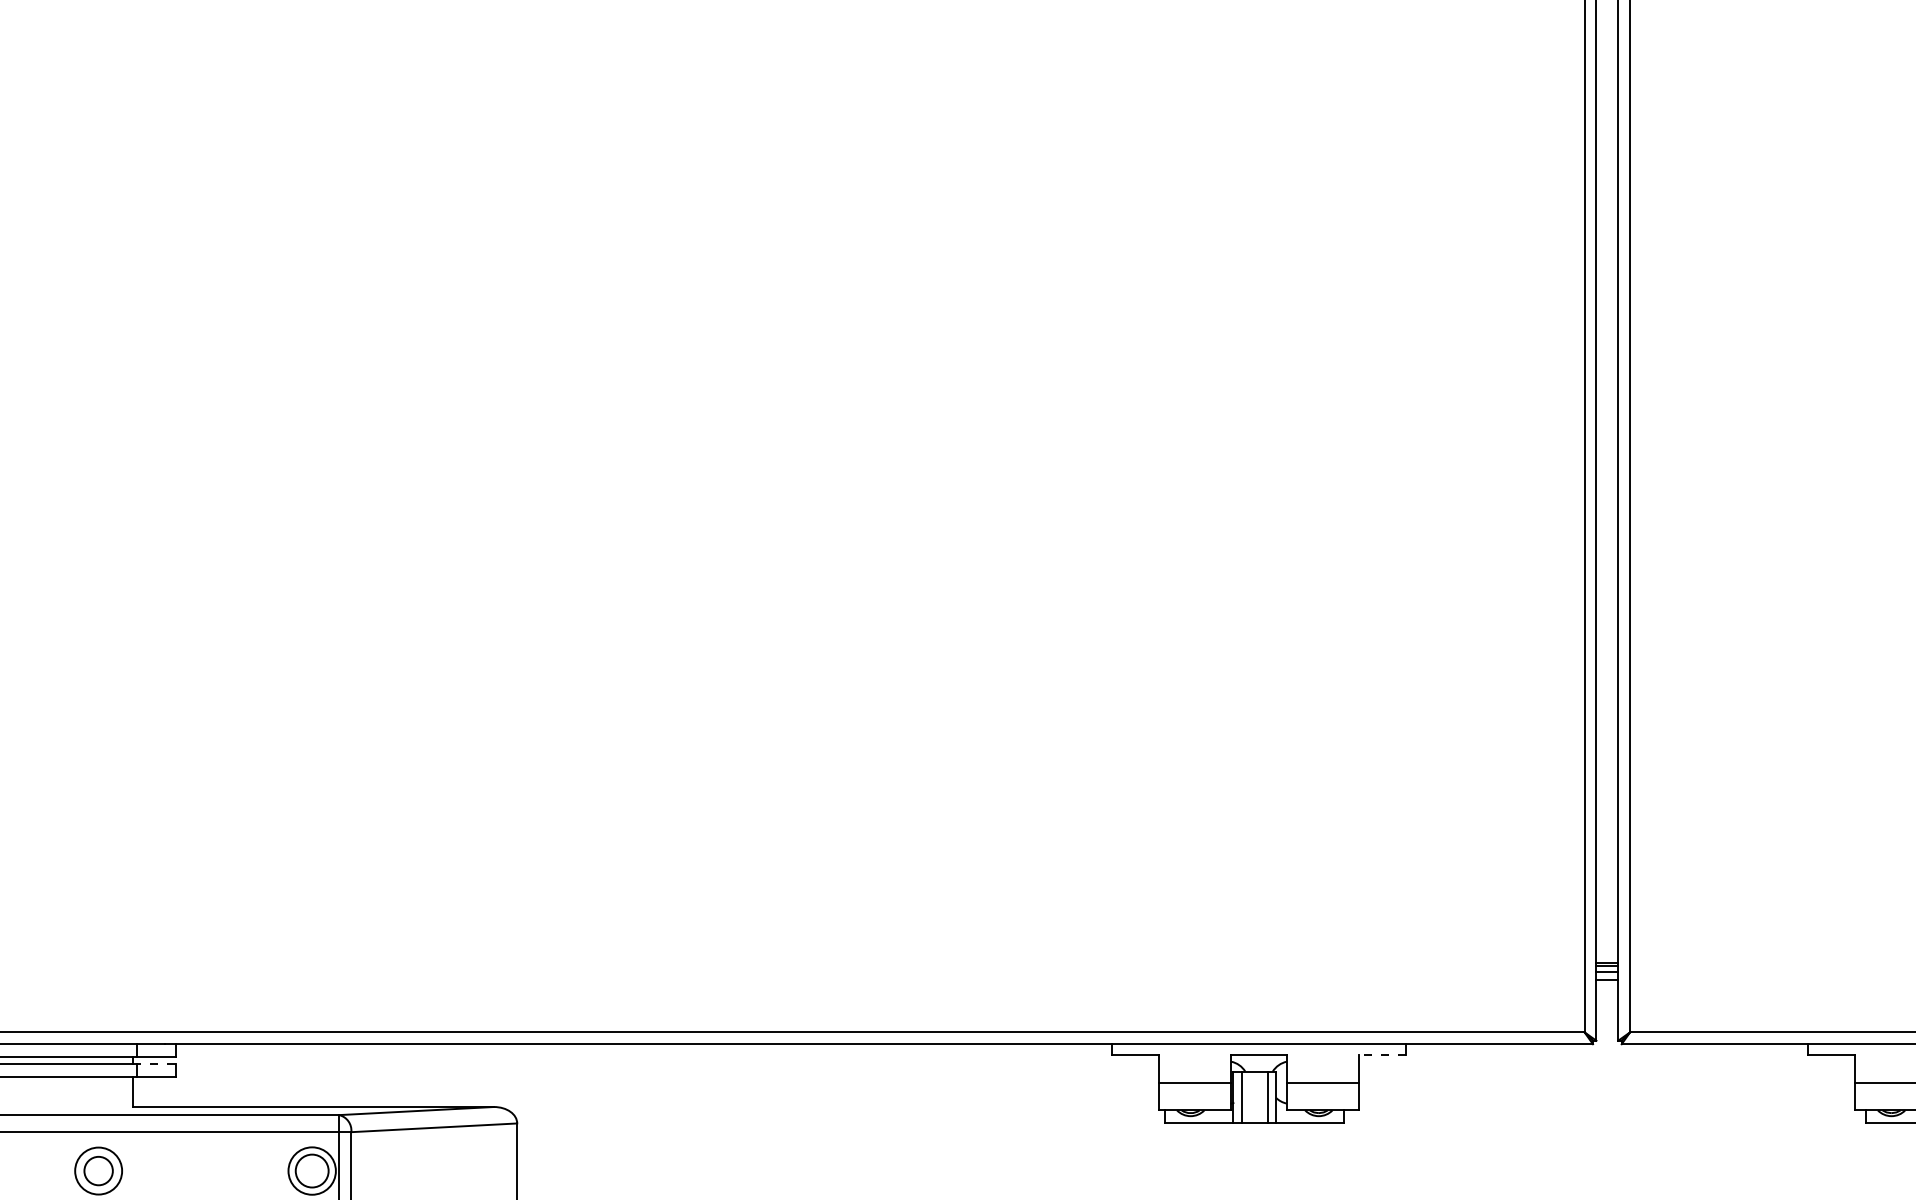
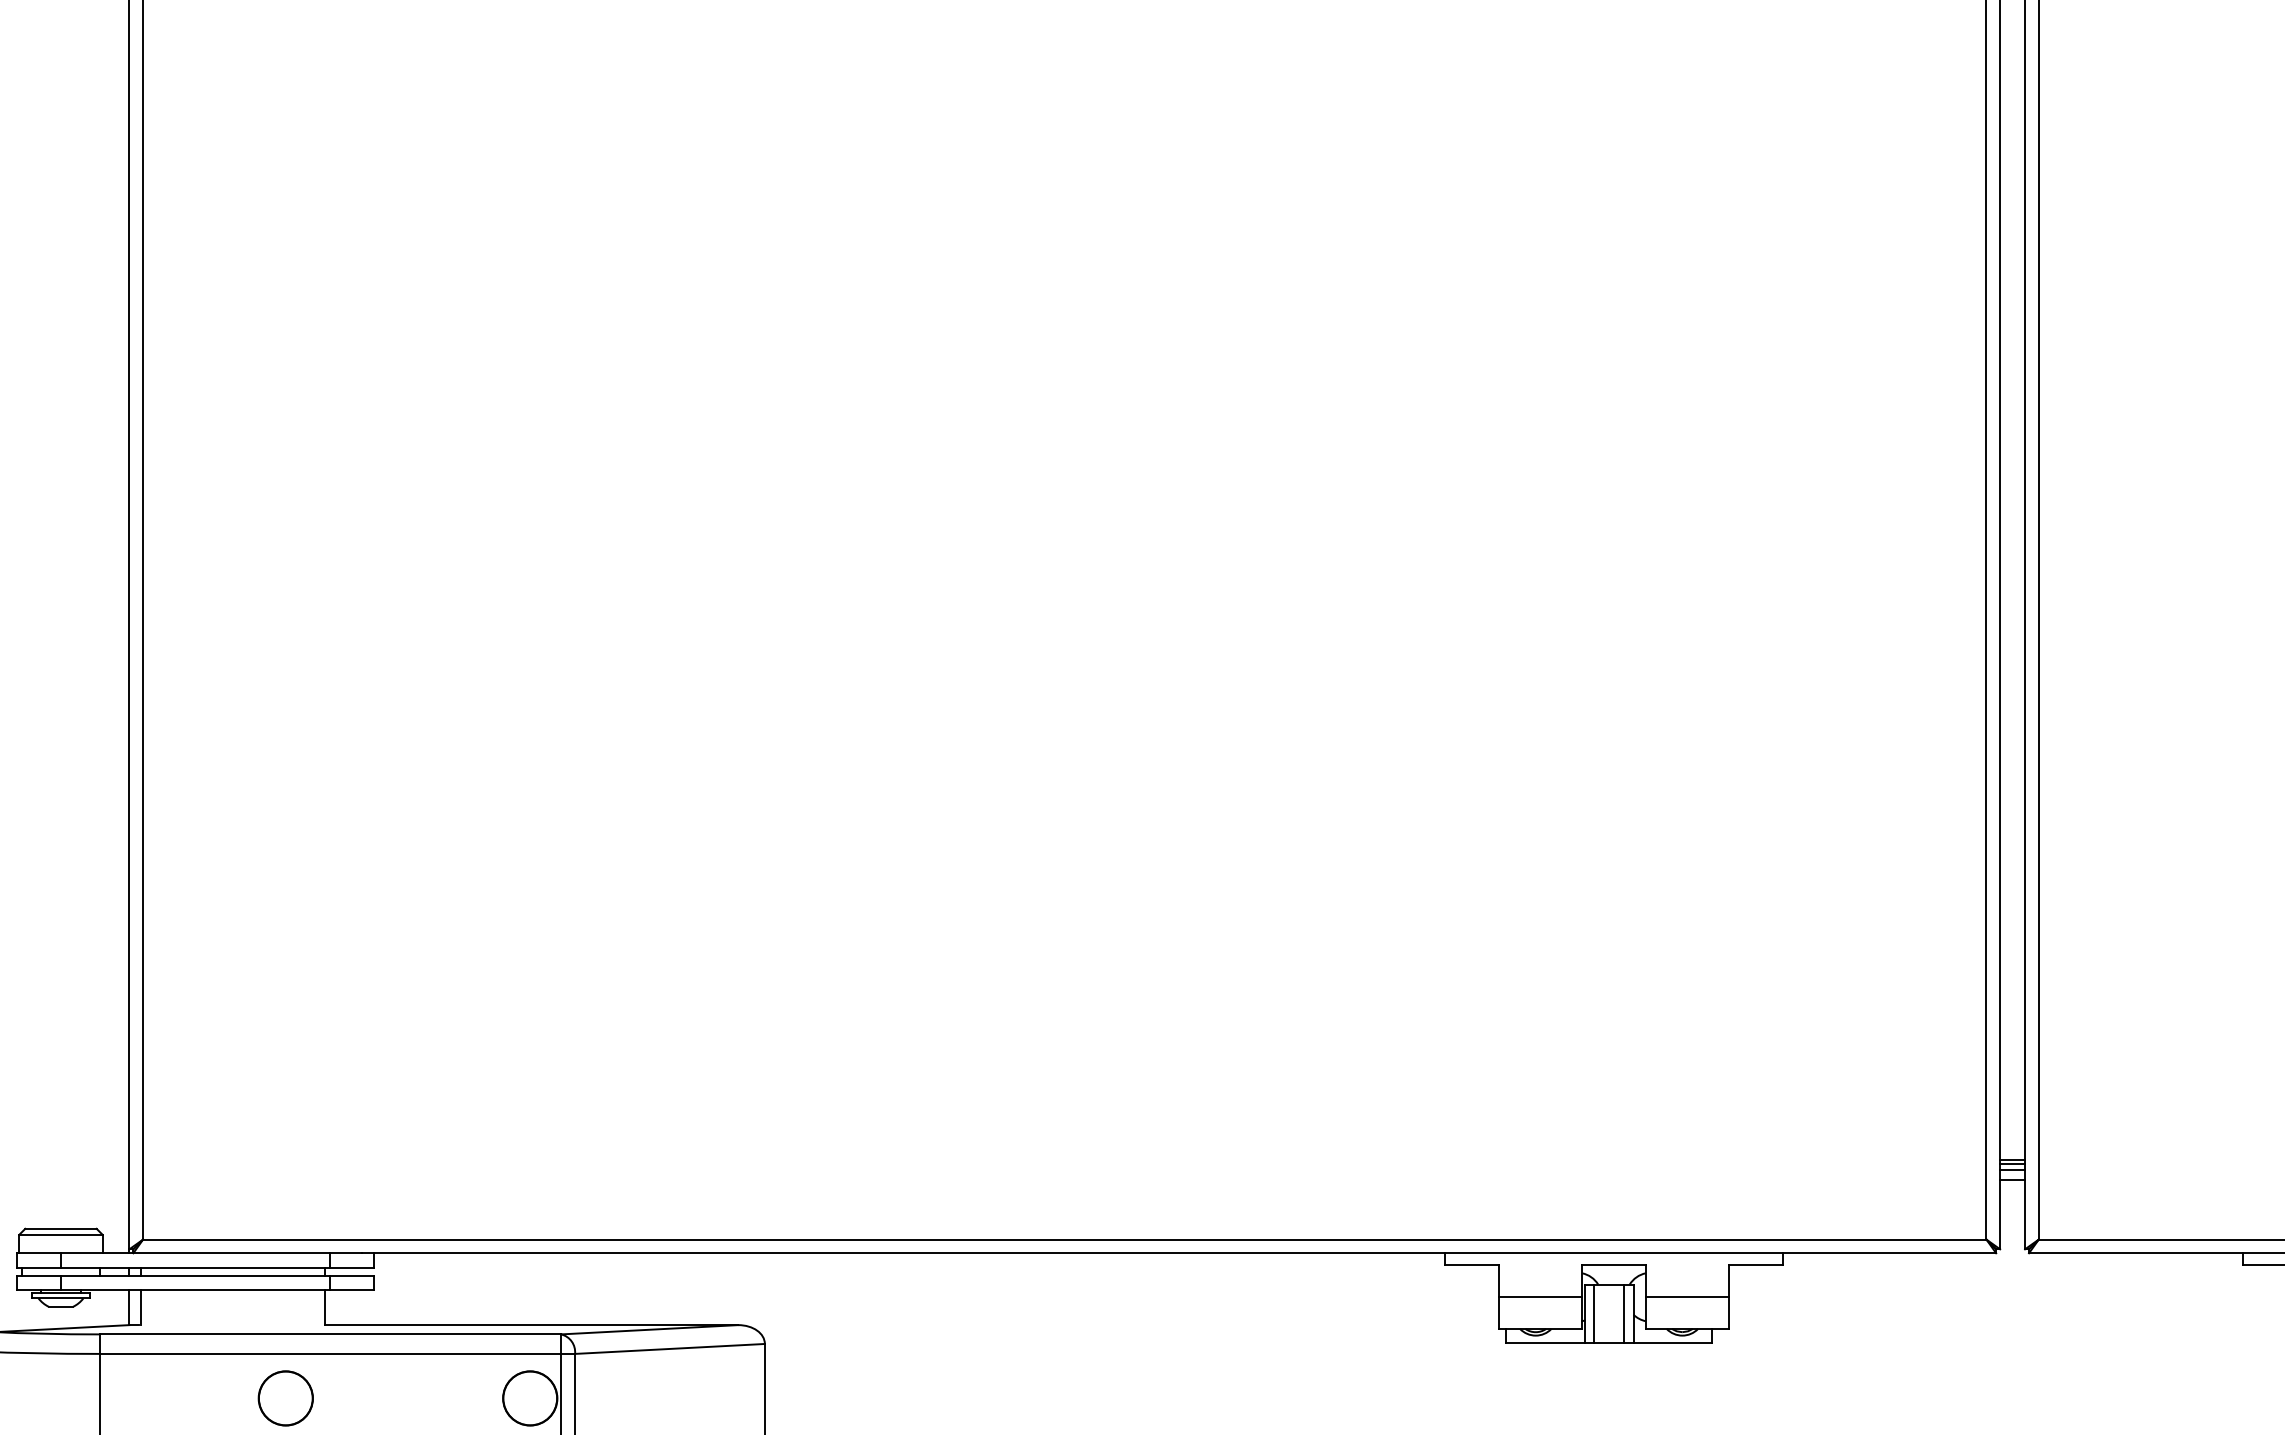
line: (1382, 1054) -> (1755, 1265), dashed -> solid
line: (156, 1063) -> (351, 1275), dashed -> solid
circle: (98, 1171) -> (285, 1398), size x1.67
circle: (312, 1171) -> (530, 1398), size x1.43

